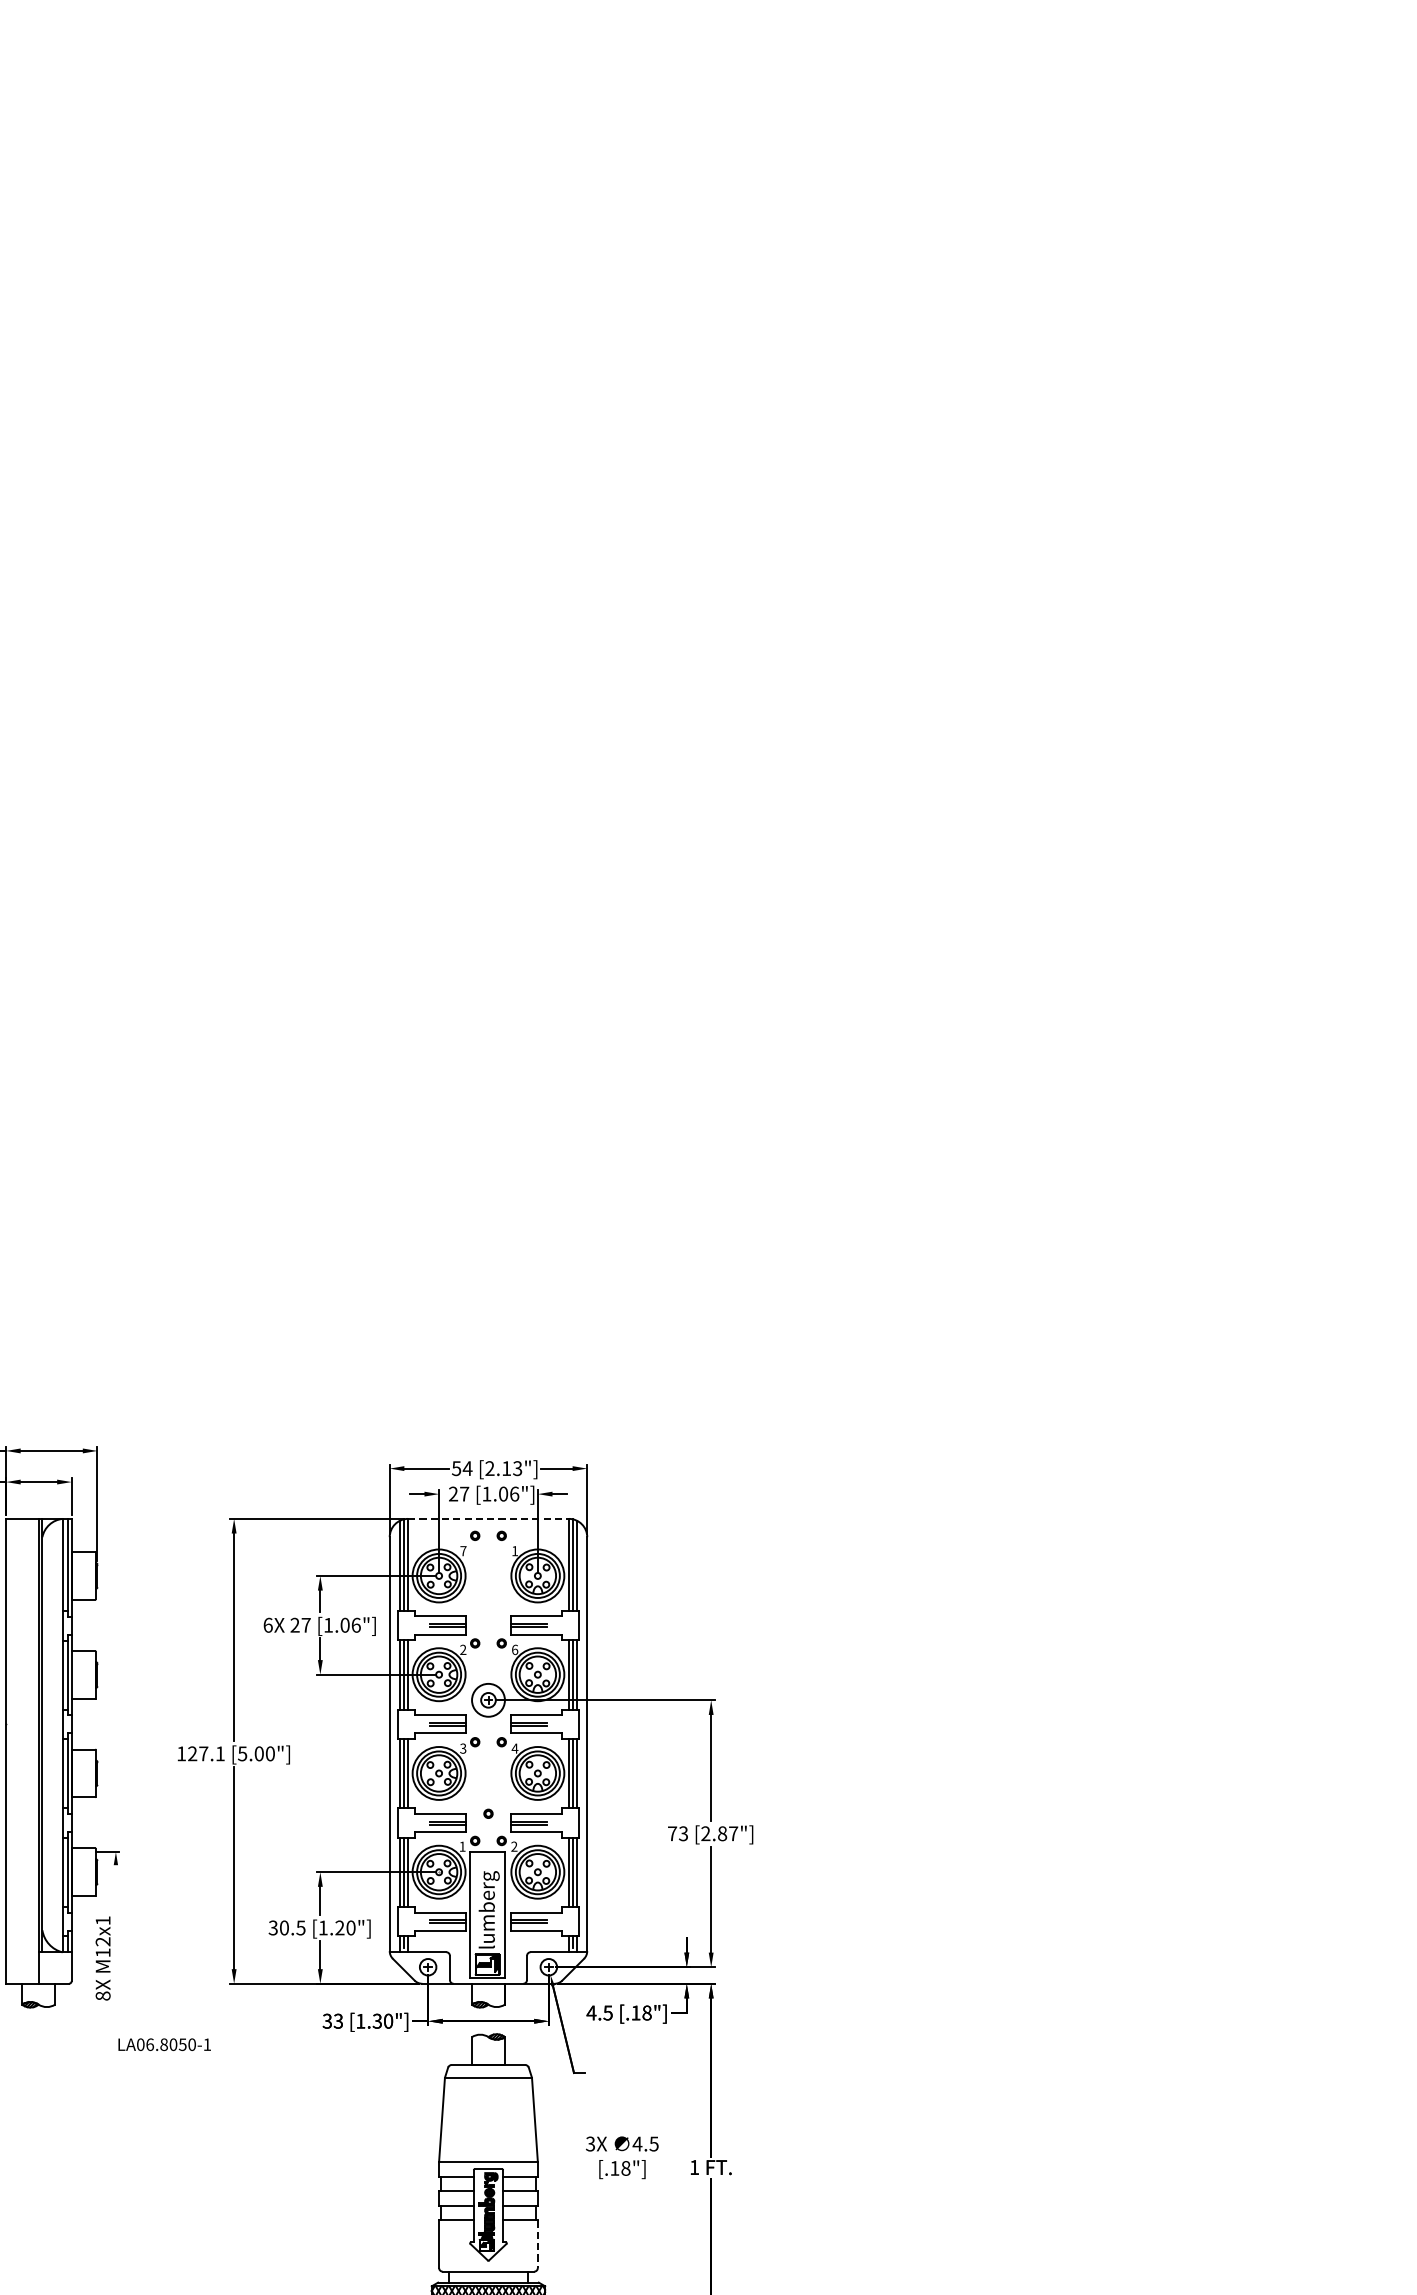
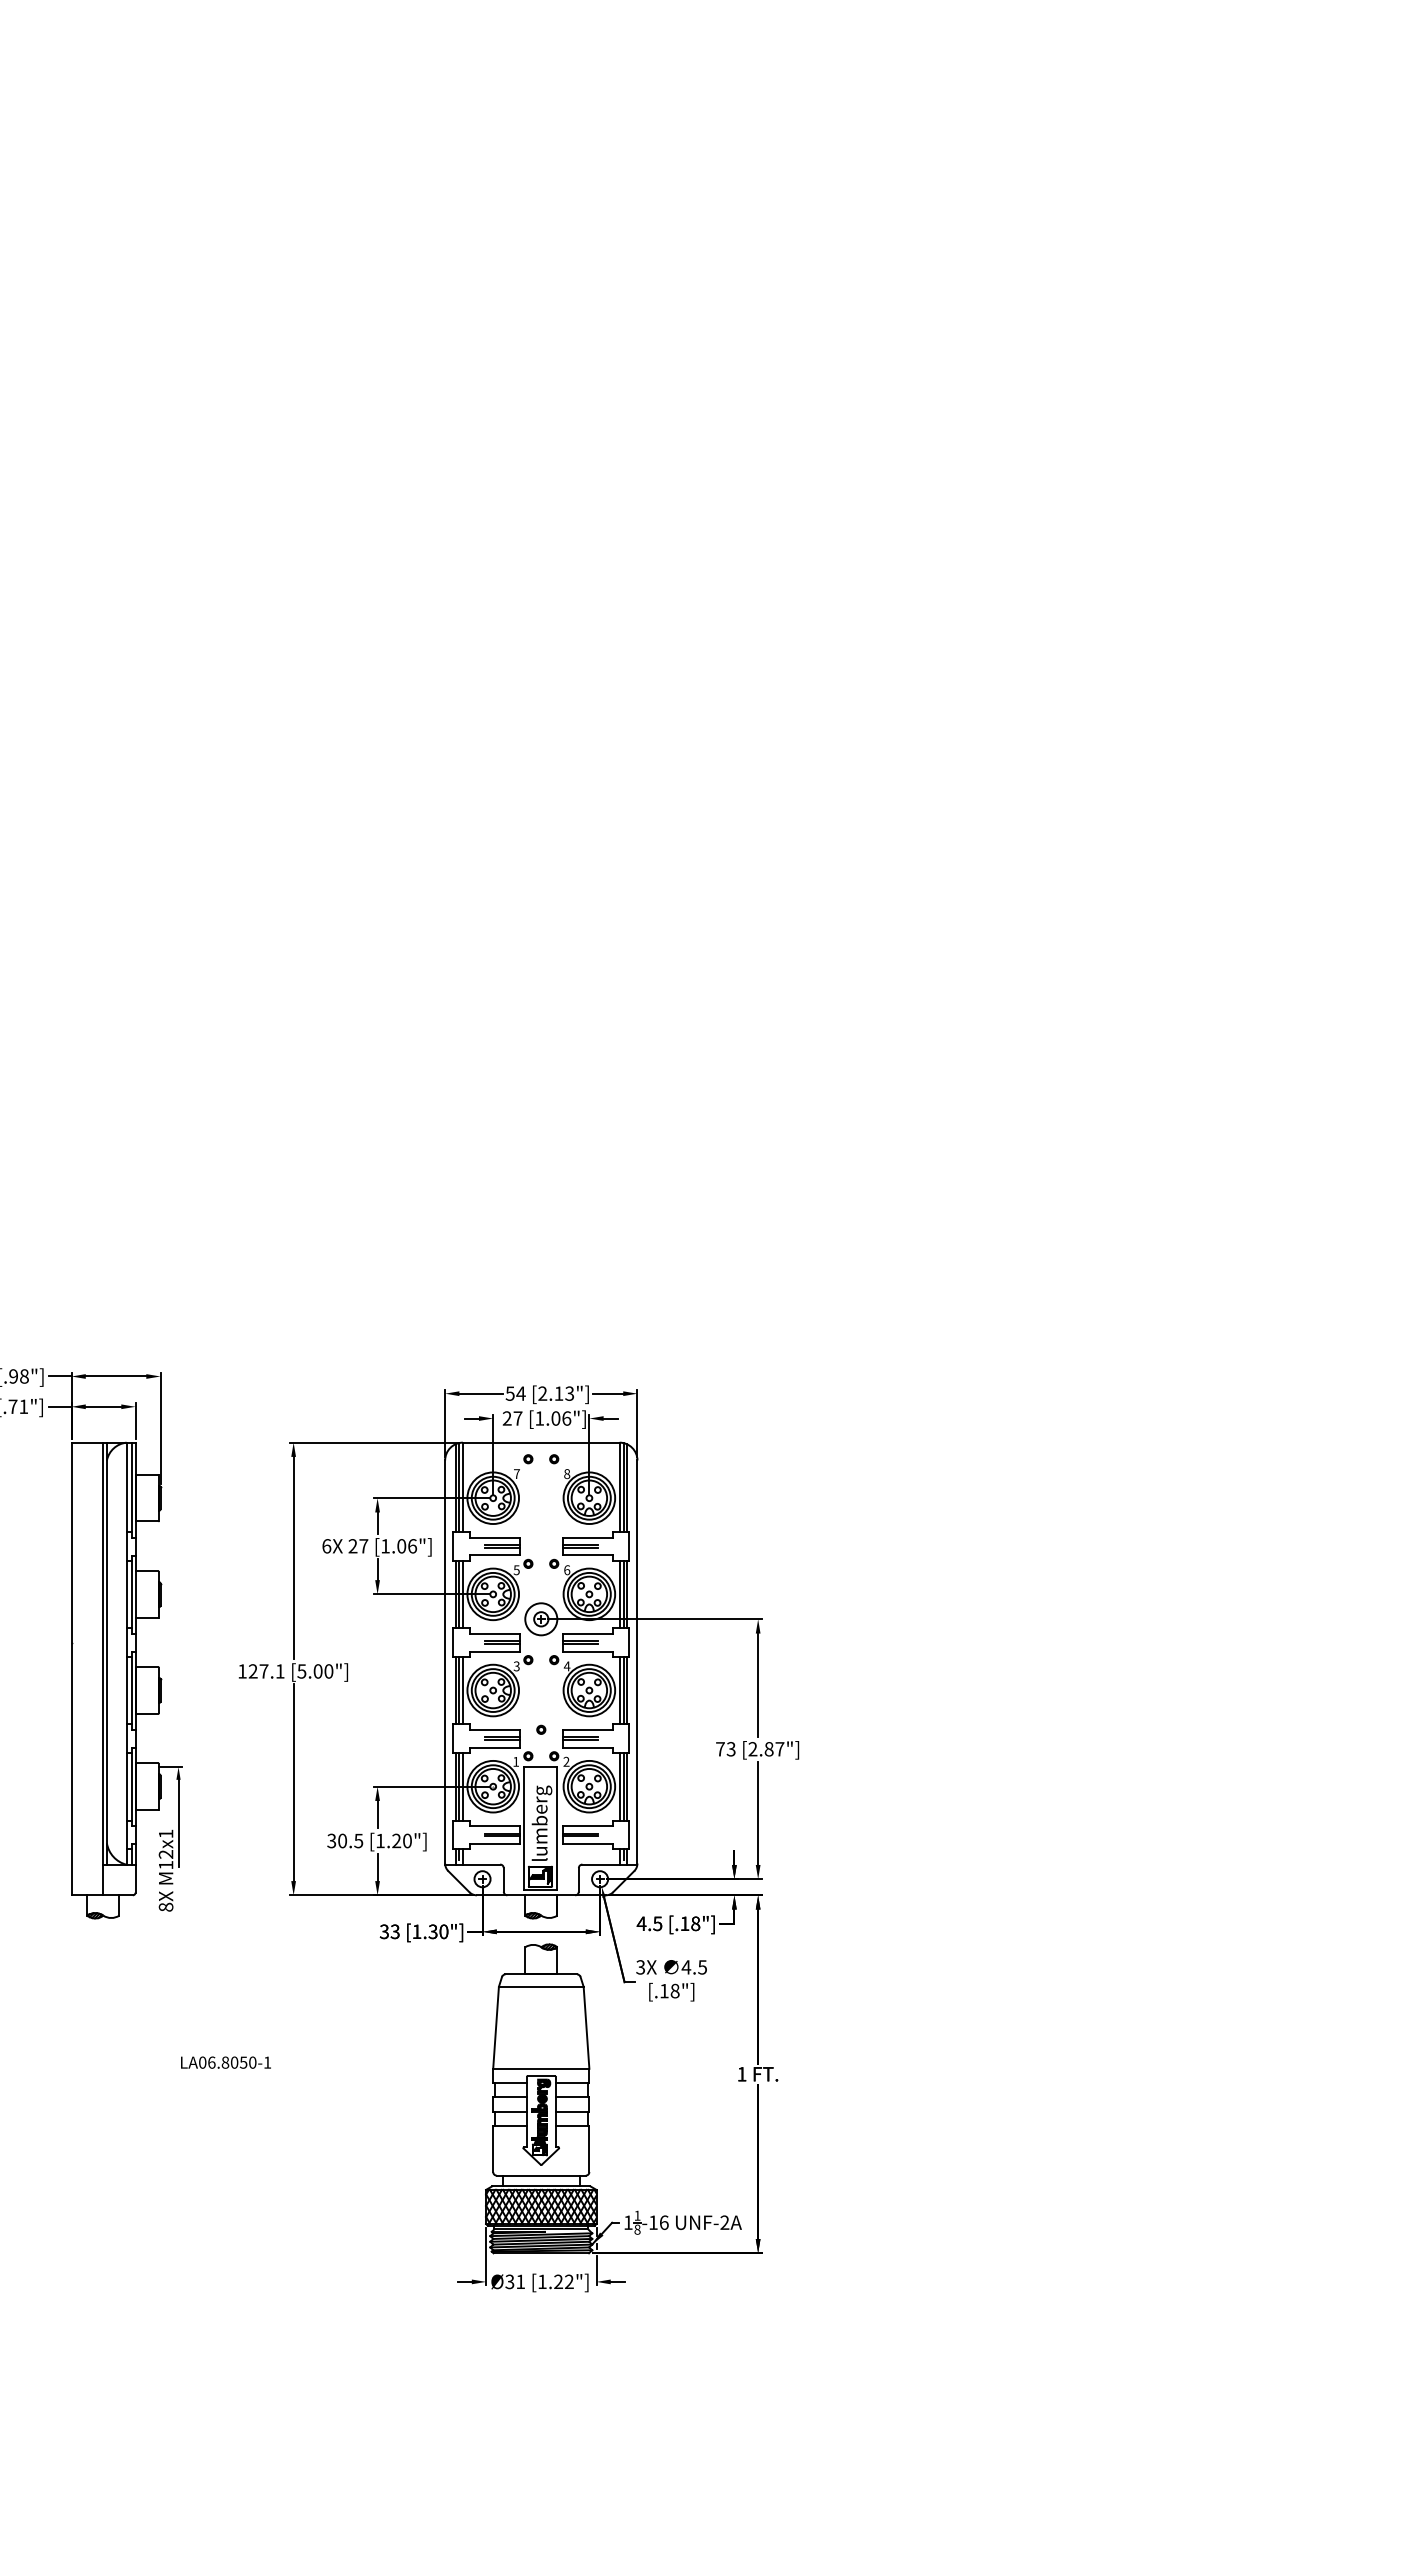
line: (488, 1518) -> (541, 1442), dashed -> solid
text: (515, 1551) -> (567, 1474), 1 -> 8
text: (463, 1650) -> (516, 1570), 2 -> 5
line: (115, 1908) -> (178, 1822), added
text: (164, 2044) -> (225, 2062), moved
text: (622, 2157) -> (671, 1980), moved
line: (537, 2244) -> (589, 2149), dashed -> solid

